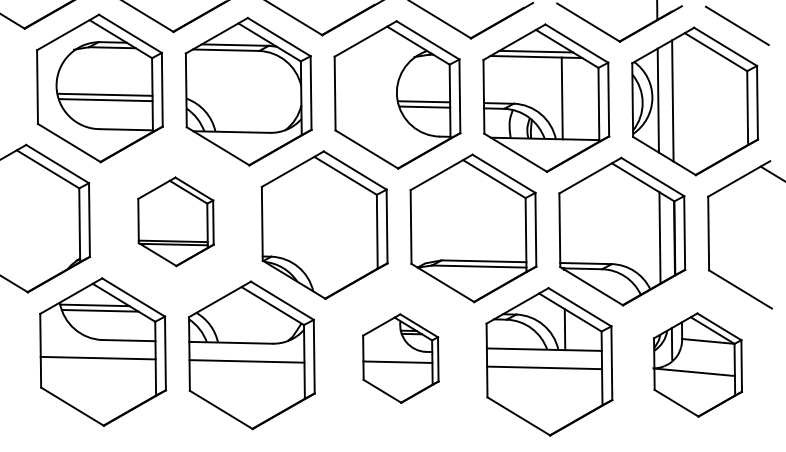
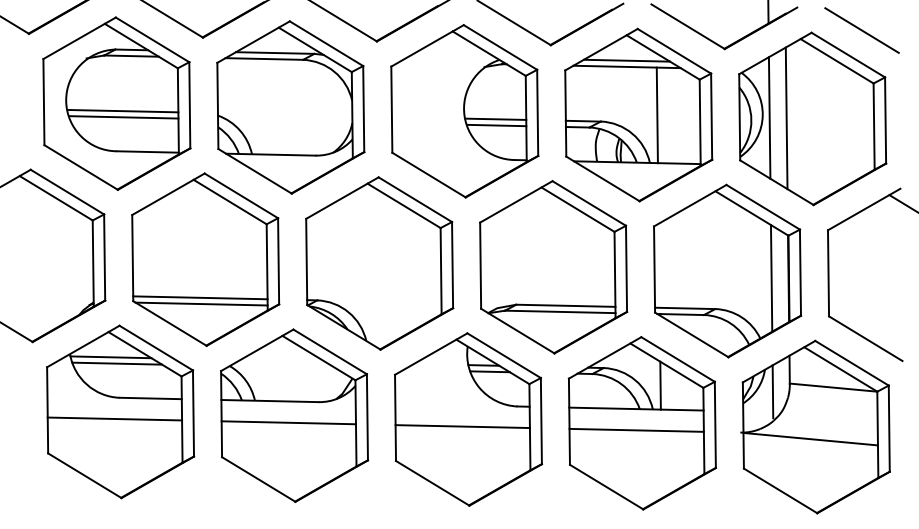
part: (175, 221) -> (205, 259), size x1.67
part: (400, 358) -> (468, 419), size x1.67
part: (697, 364) -> (815, 426), size x1.43

